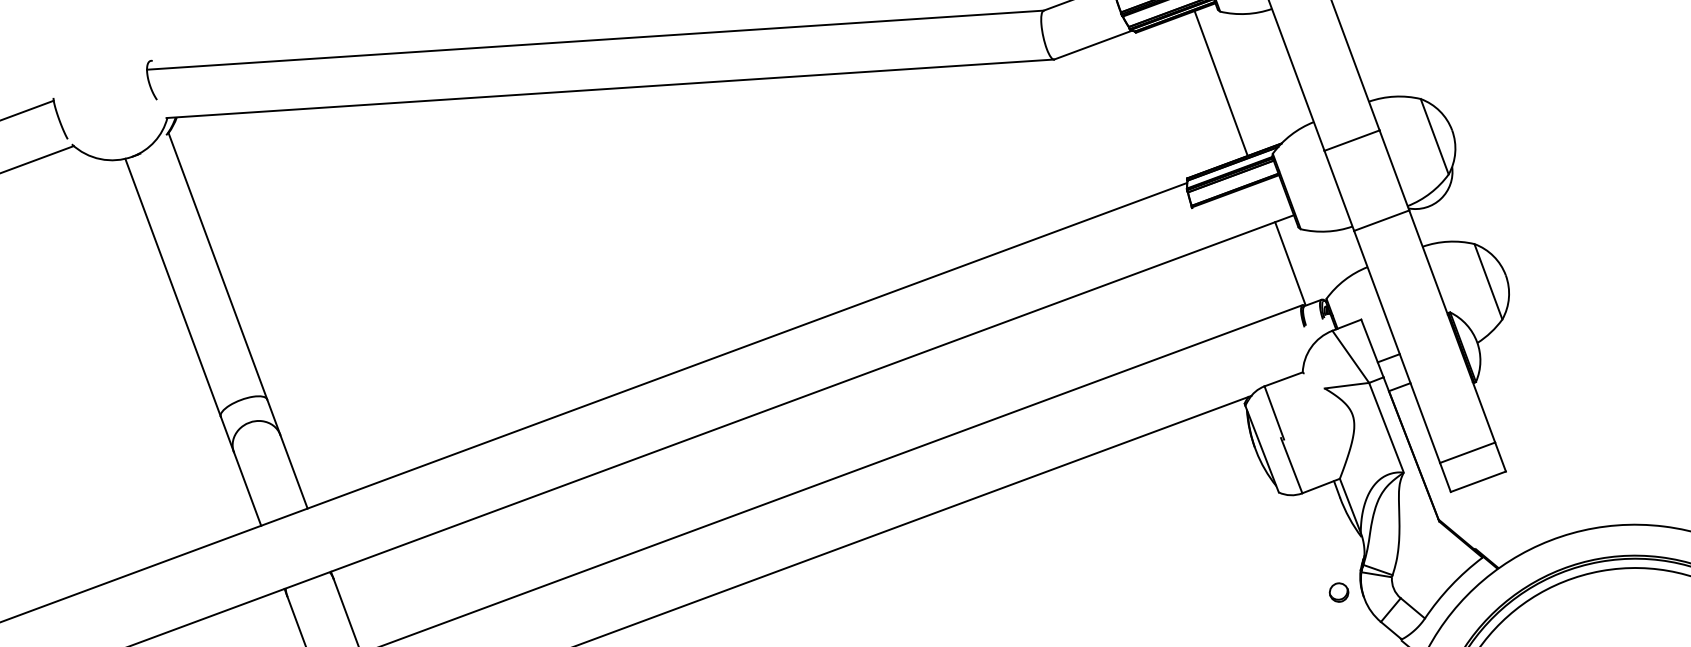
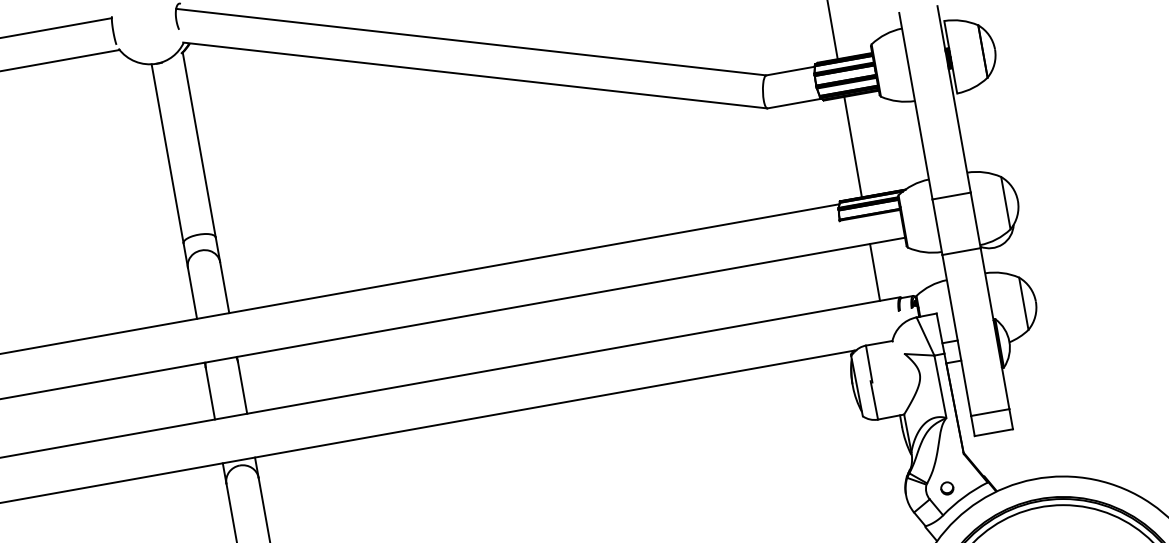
line: (1219, 82) -> (852, 146), moved
line: (1290, 263) -> (875, 272), moved
circle: (1339, 592) -> (947, 488), moved

